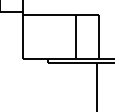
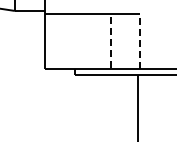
line: (75, 36) -> (110, 41), solid -> dashed
line: (98, 36) -> (139, 41), solid -> dashed

